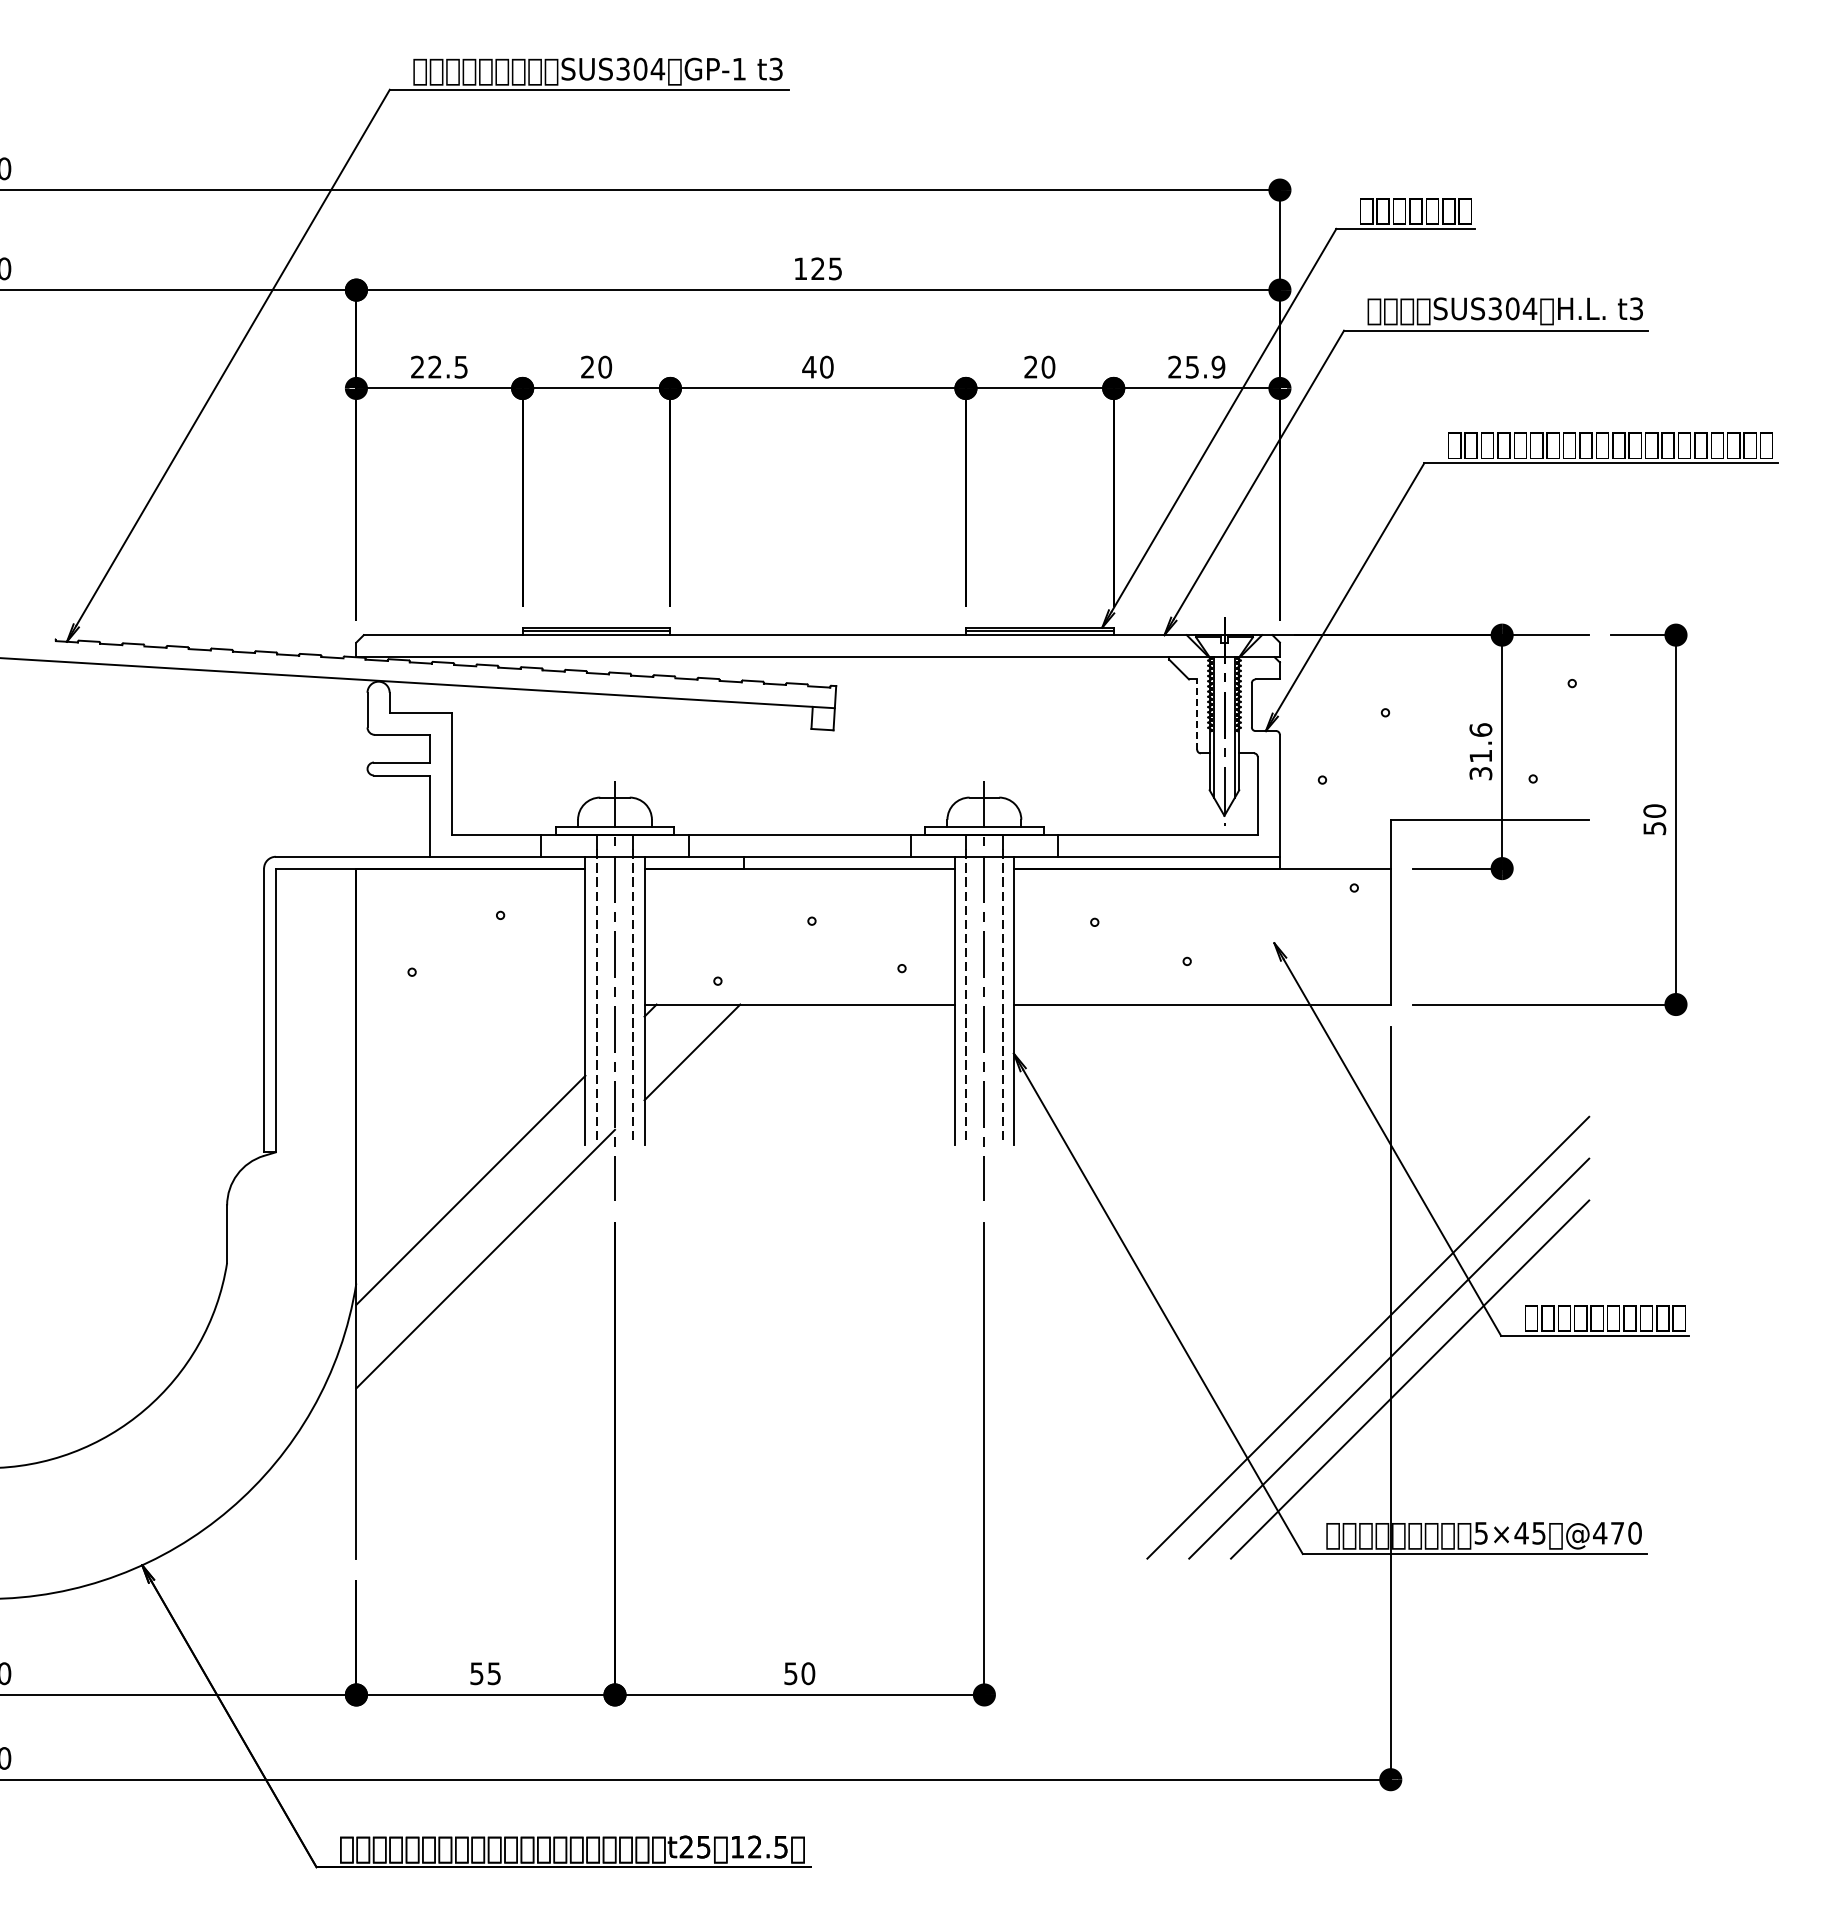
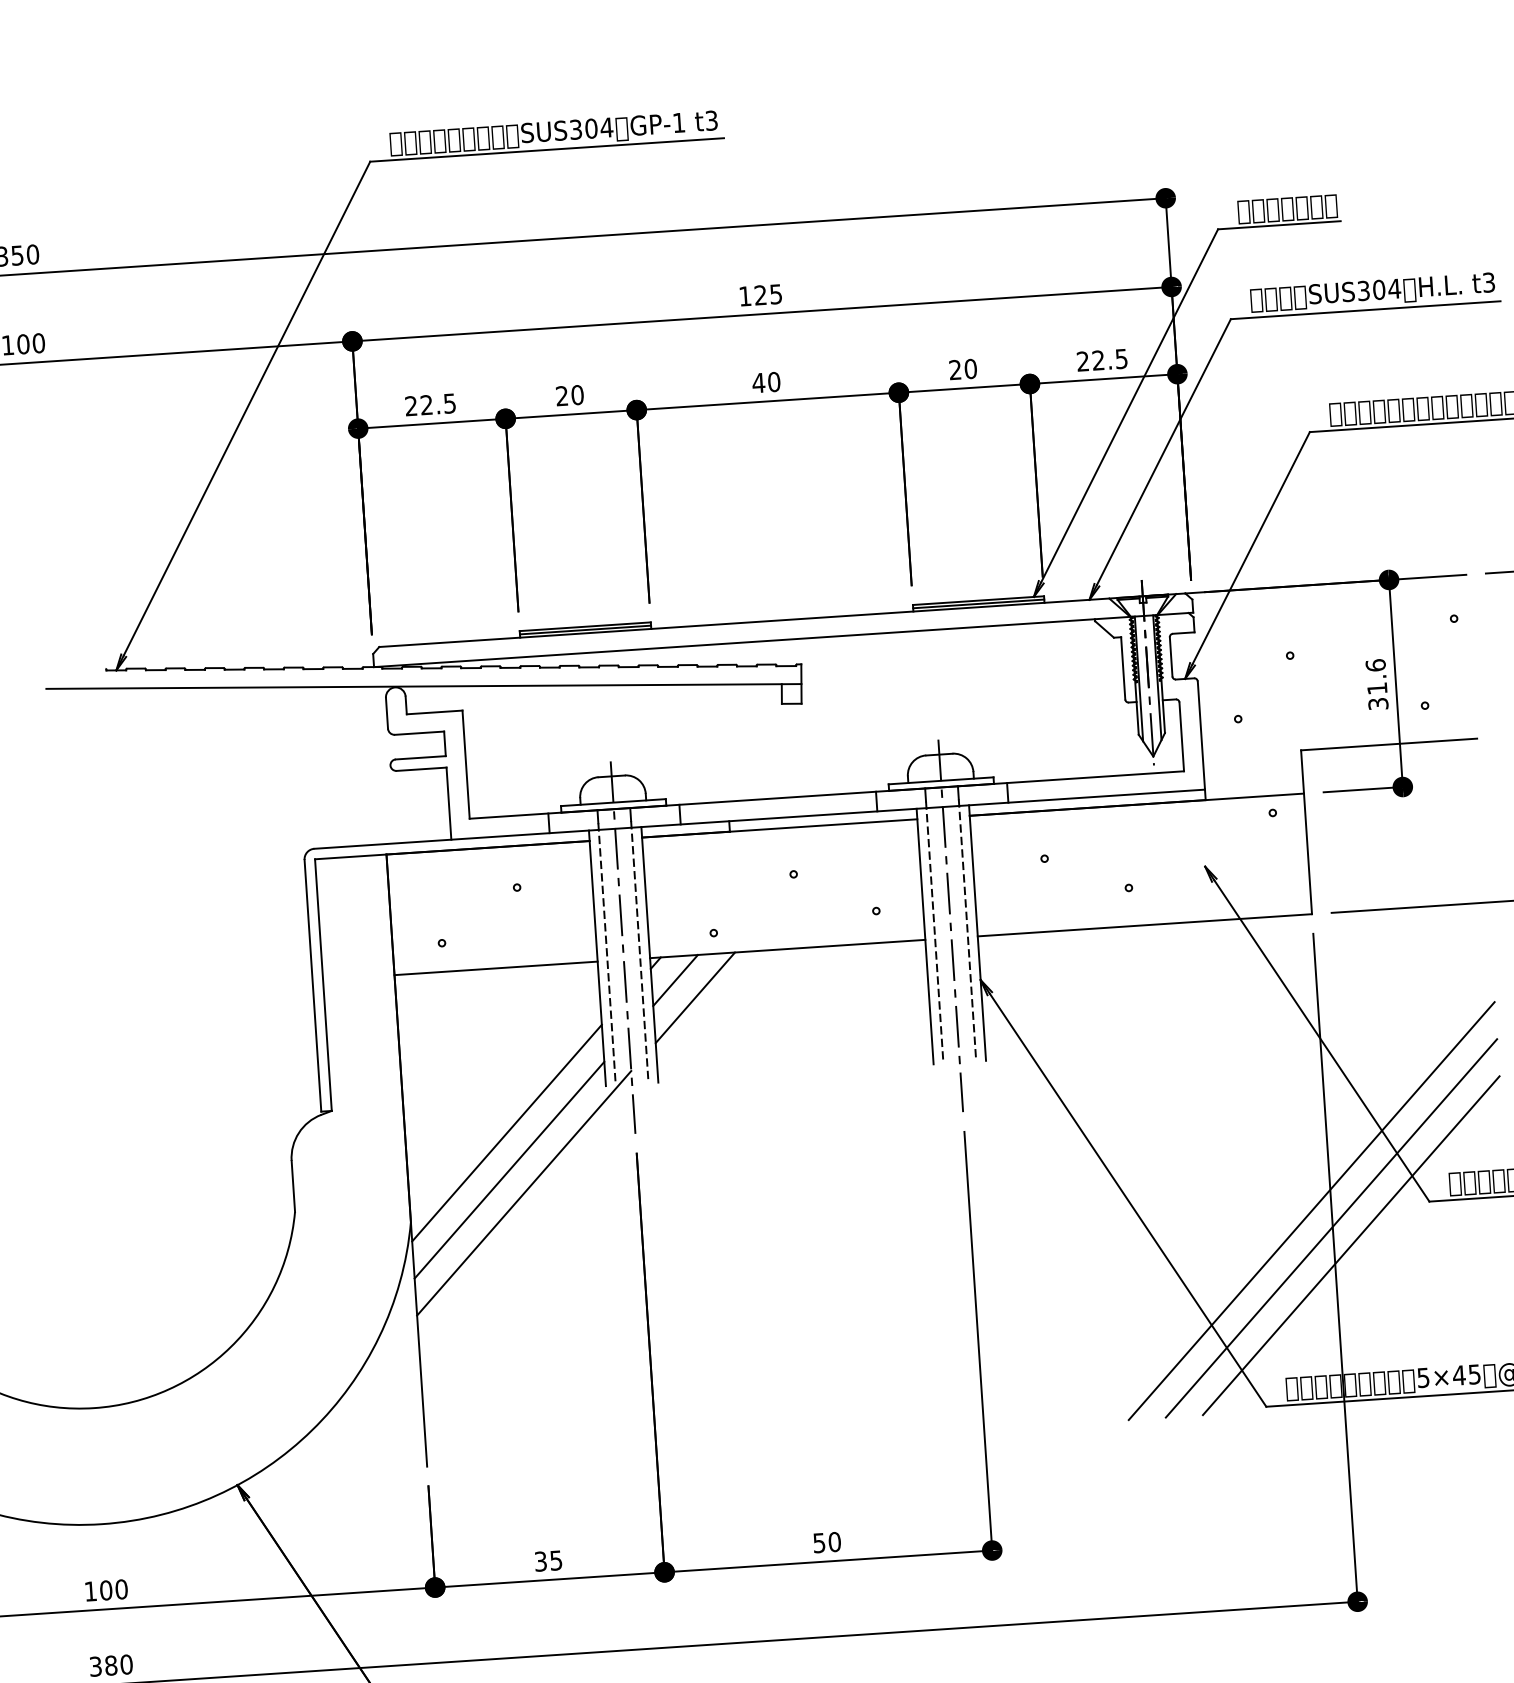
text: (1205, 366) -> (1110, 359), 25.9 -> 22.5
line: (1197, 714) -> (1123, 668), dashed -> solid
line: (470, 1004) -> (495, 968), added
line: (671, 1031) -> (675, 980), added
line: (470, 1231) -> (509, 1169), added
text: (477, 1673) -> (541, 1561), 55 -> 35

